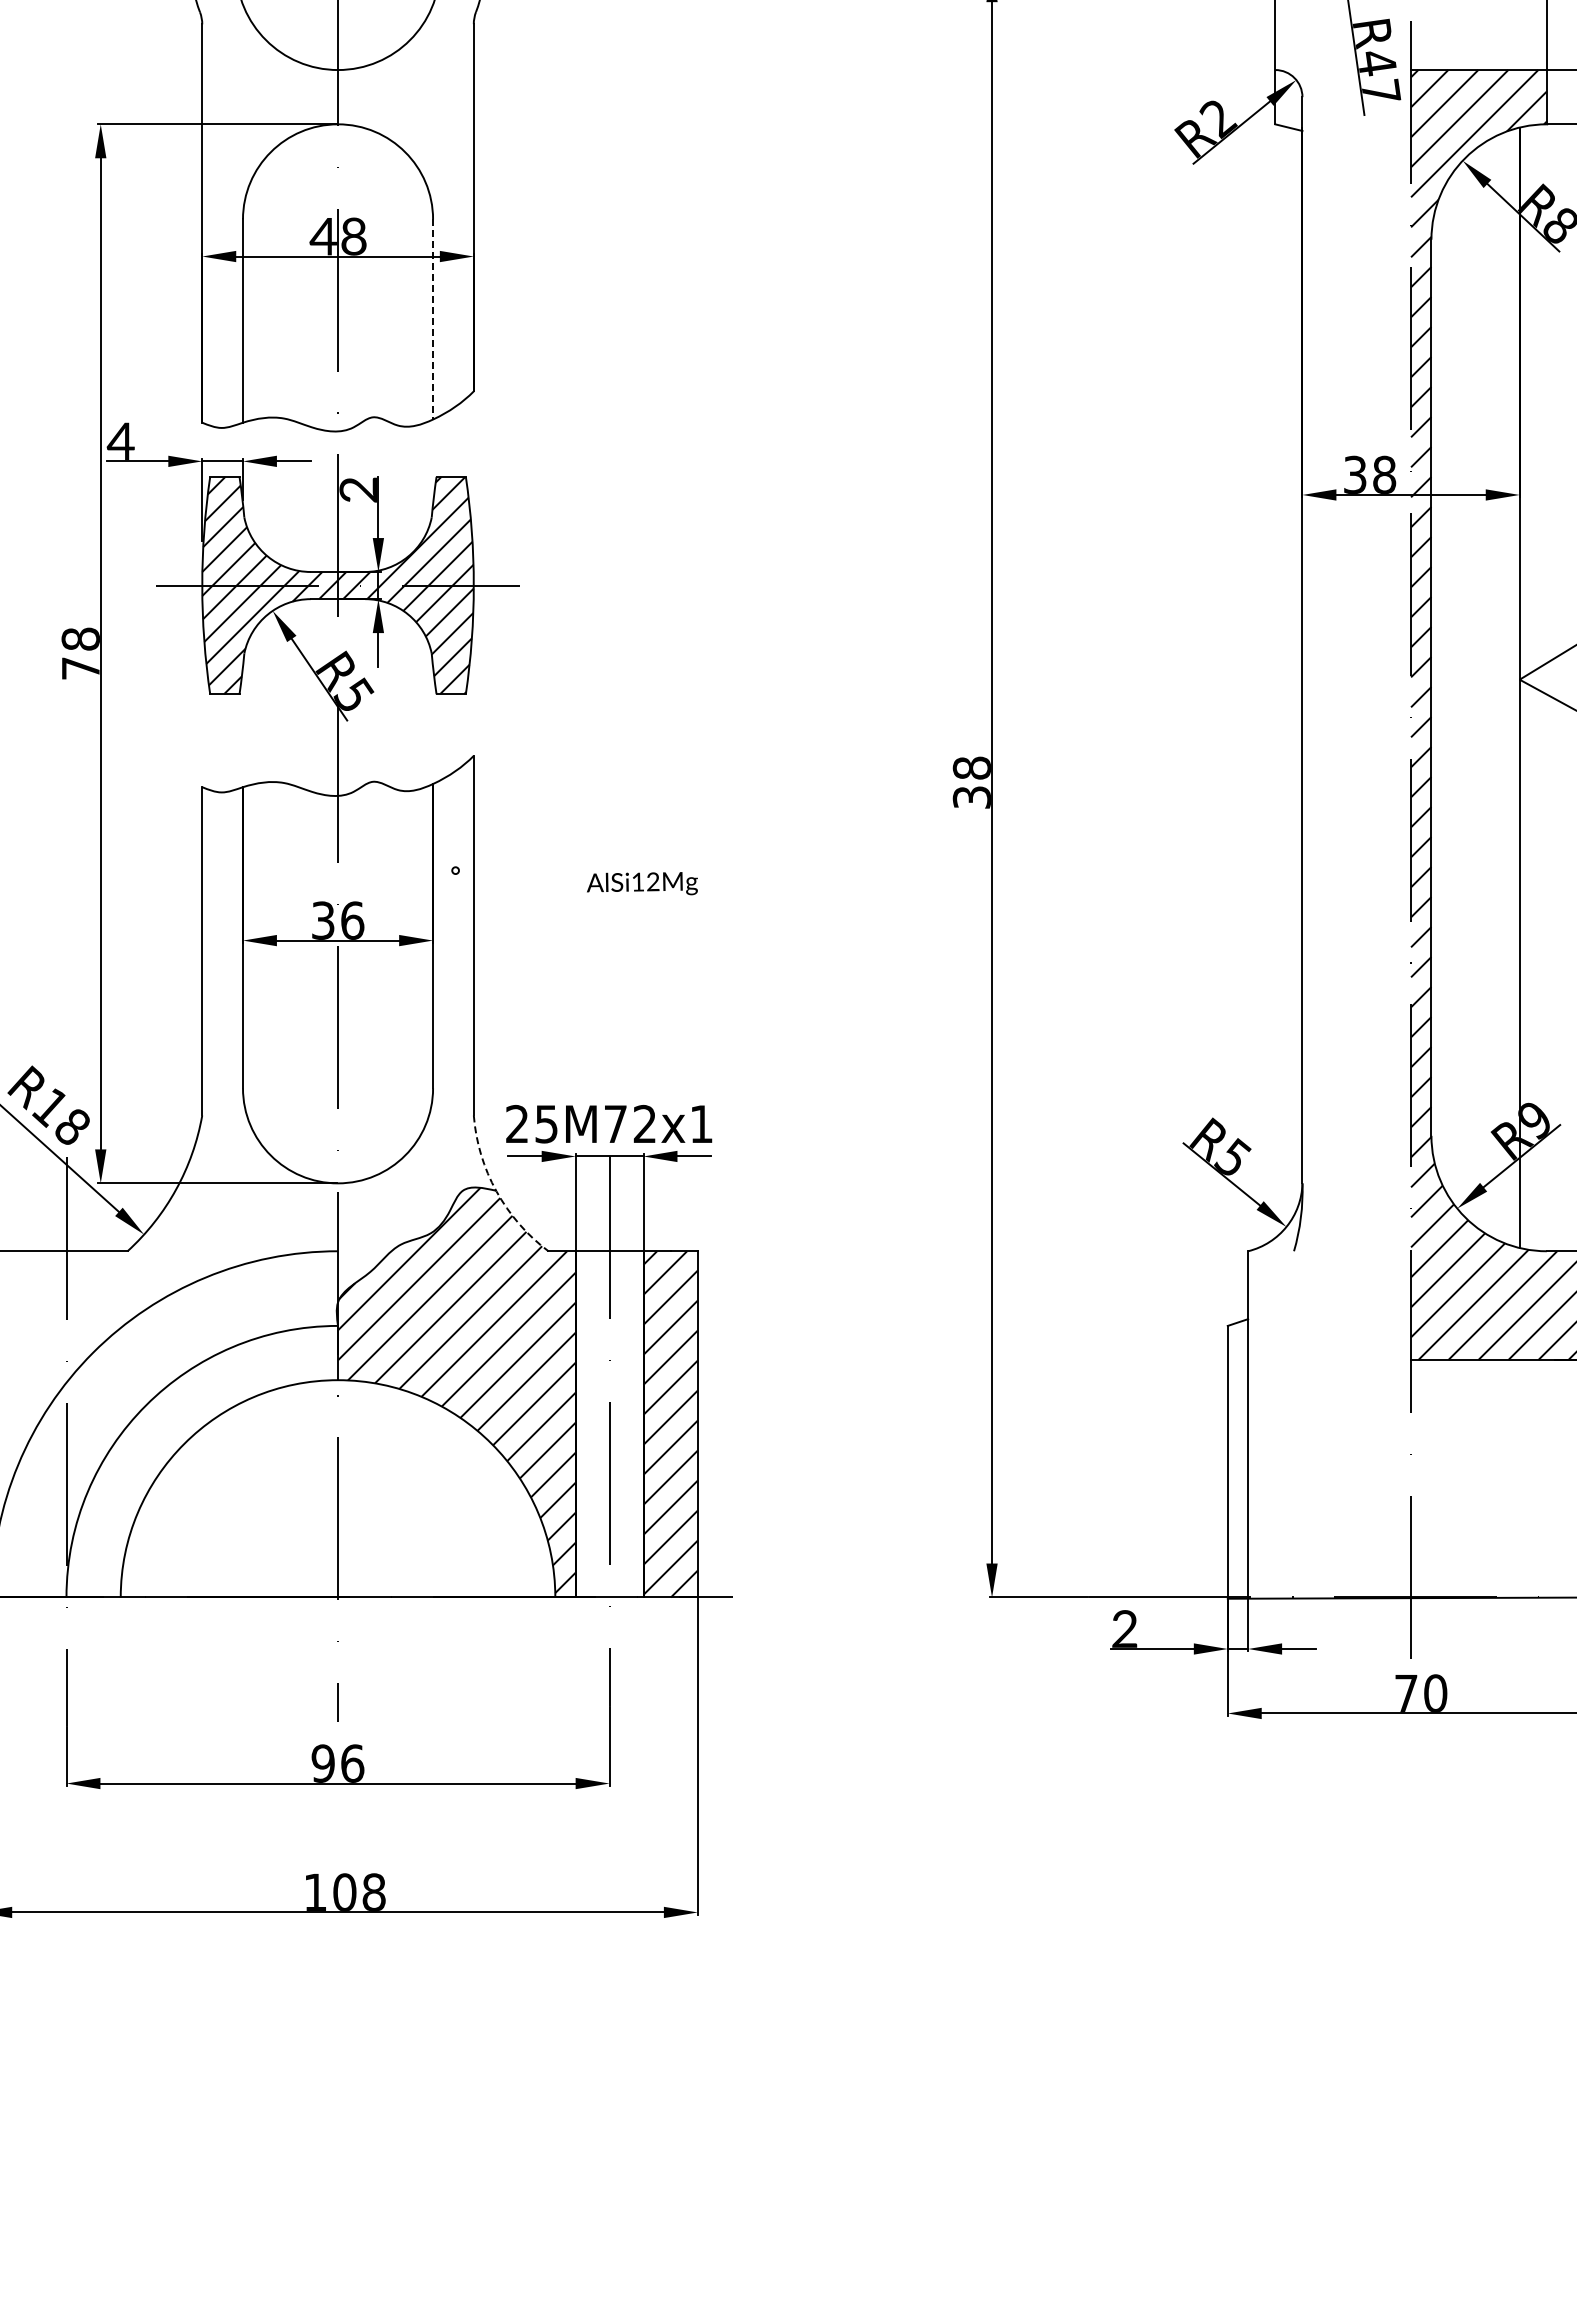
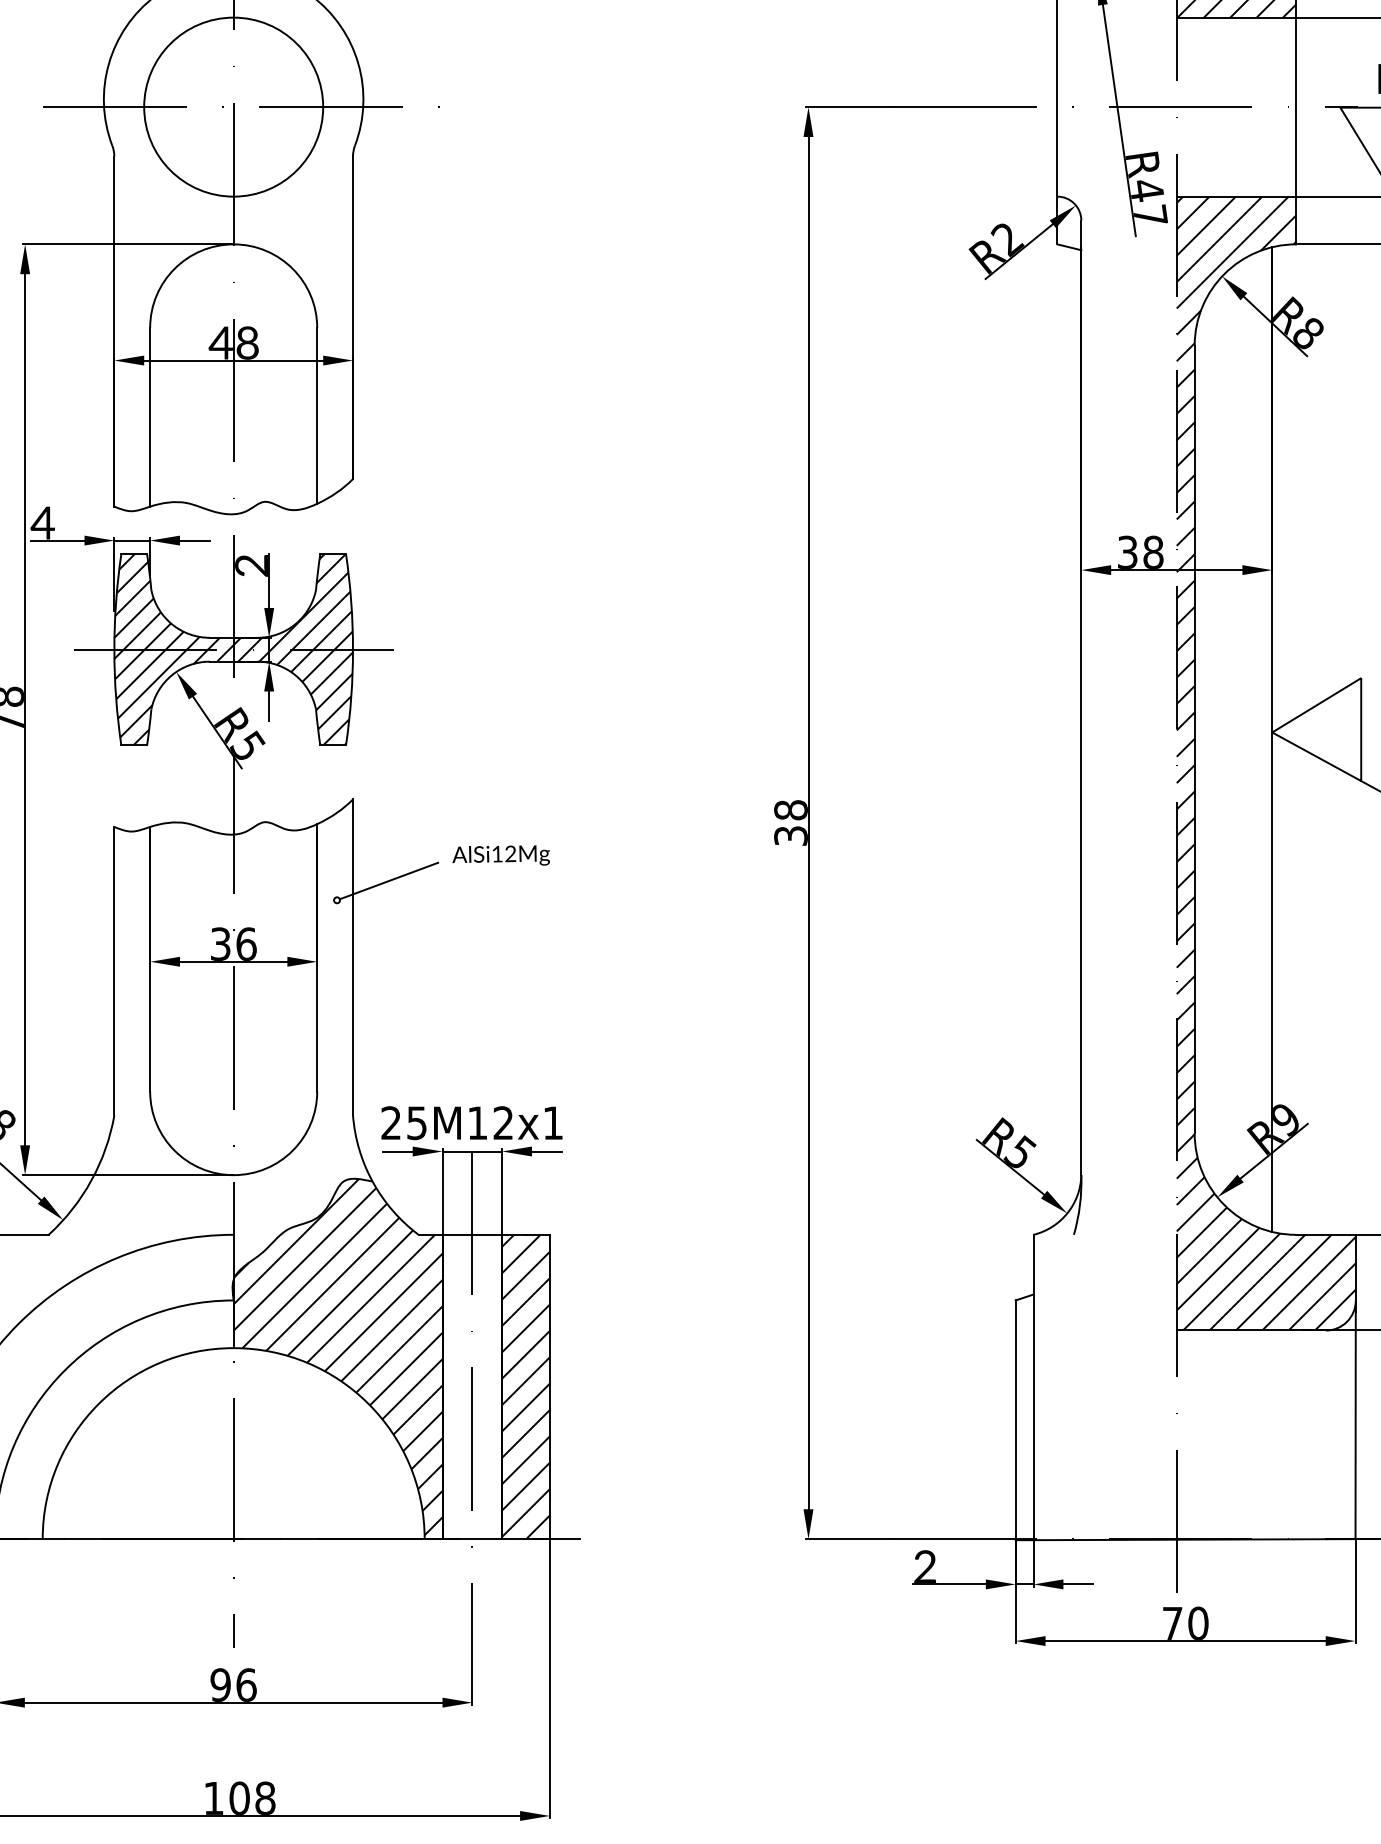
line: (433, 319) -> (317, 415), dashed -> solid
line: (514, 848) -> (388, 880), added
text: (642, 883) -> (501, 855), moved
text: (615, 1123) -> (477, 1122), 25M72x1 -> 25M12x1
arc: (496, 1191) -> (372, 1182), dashed -> solid

